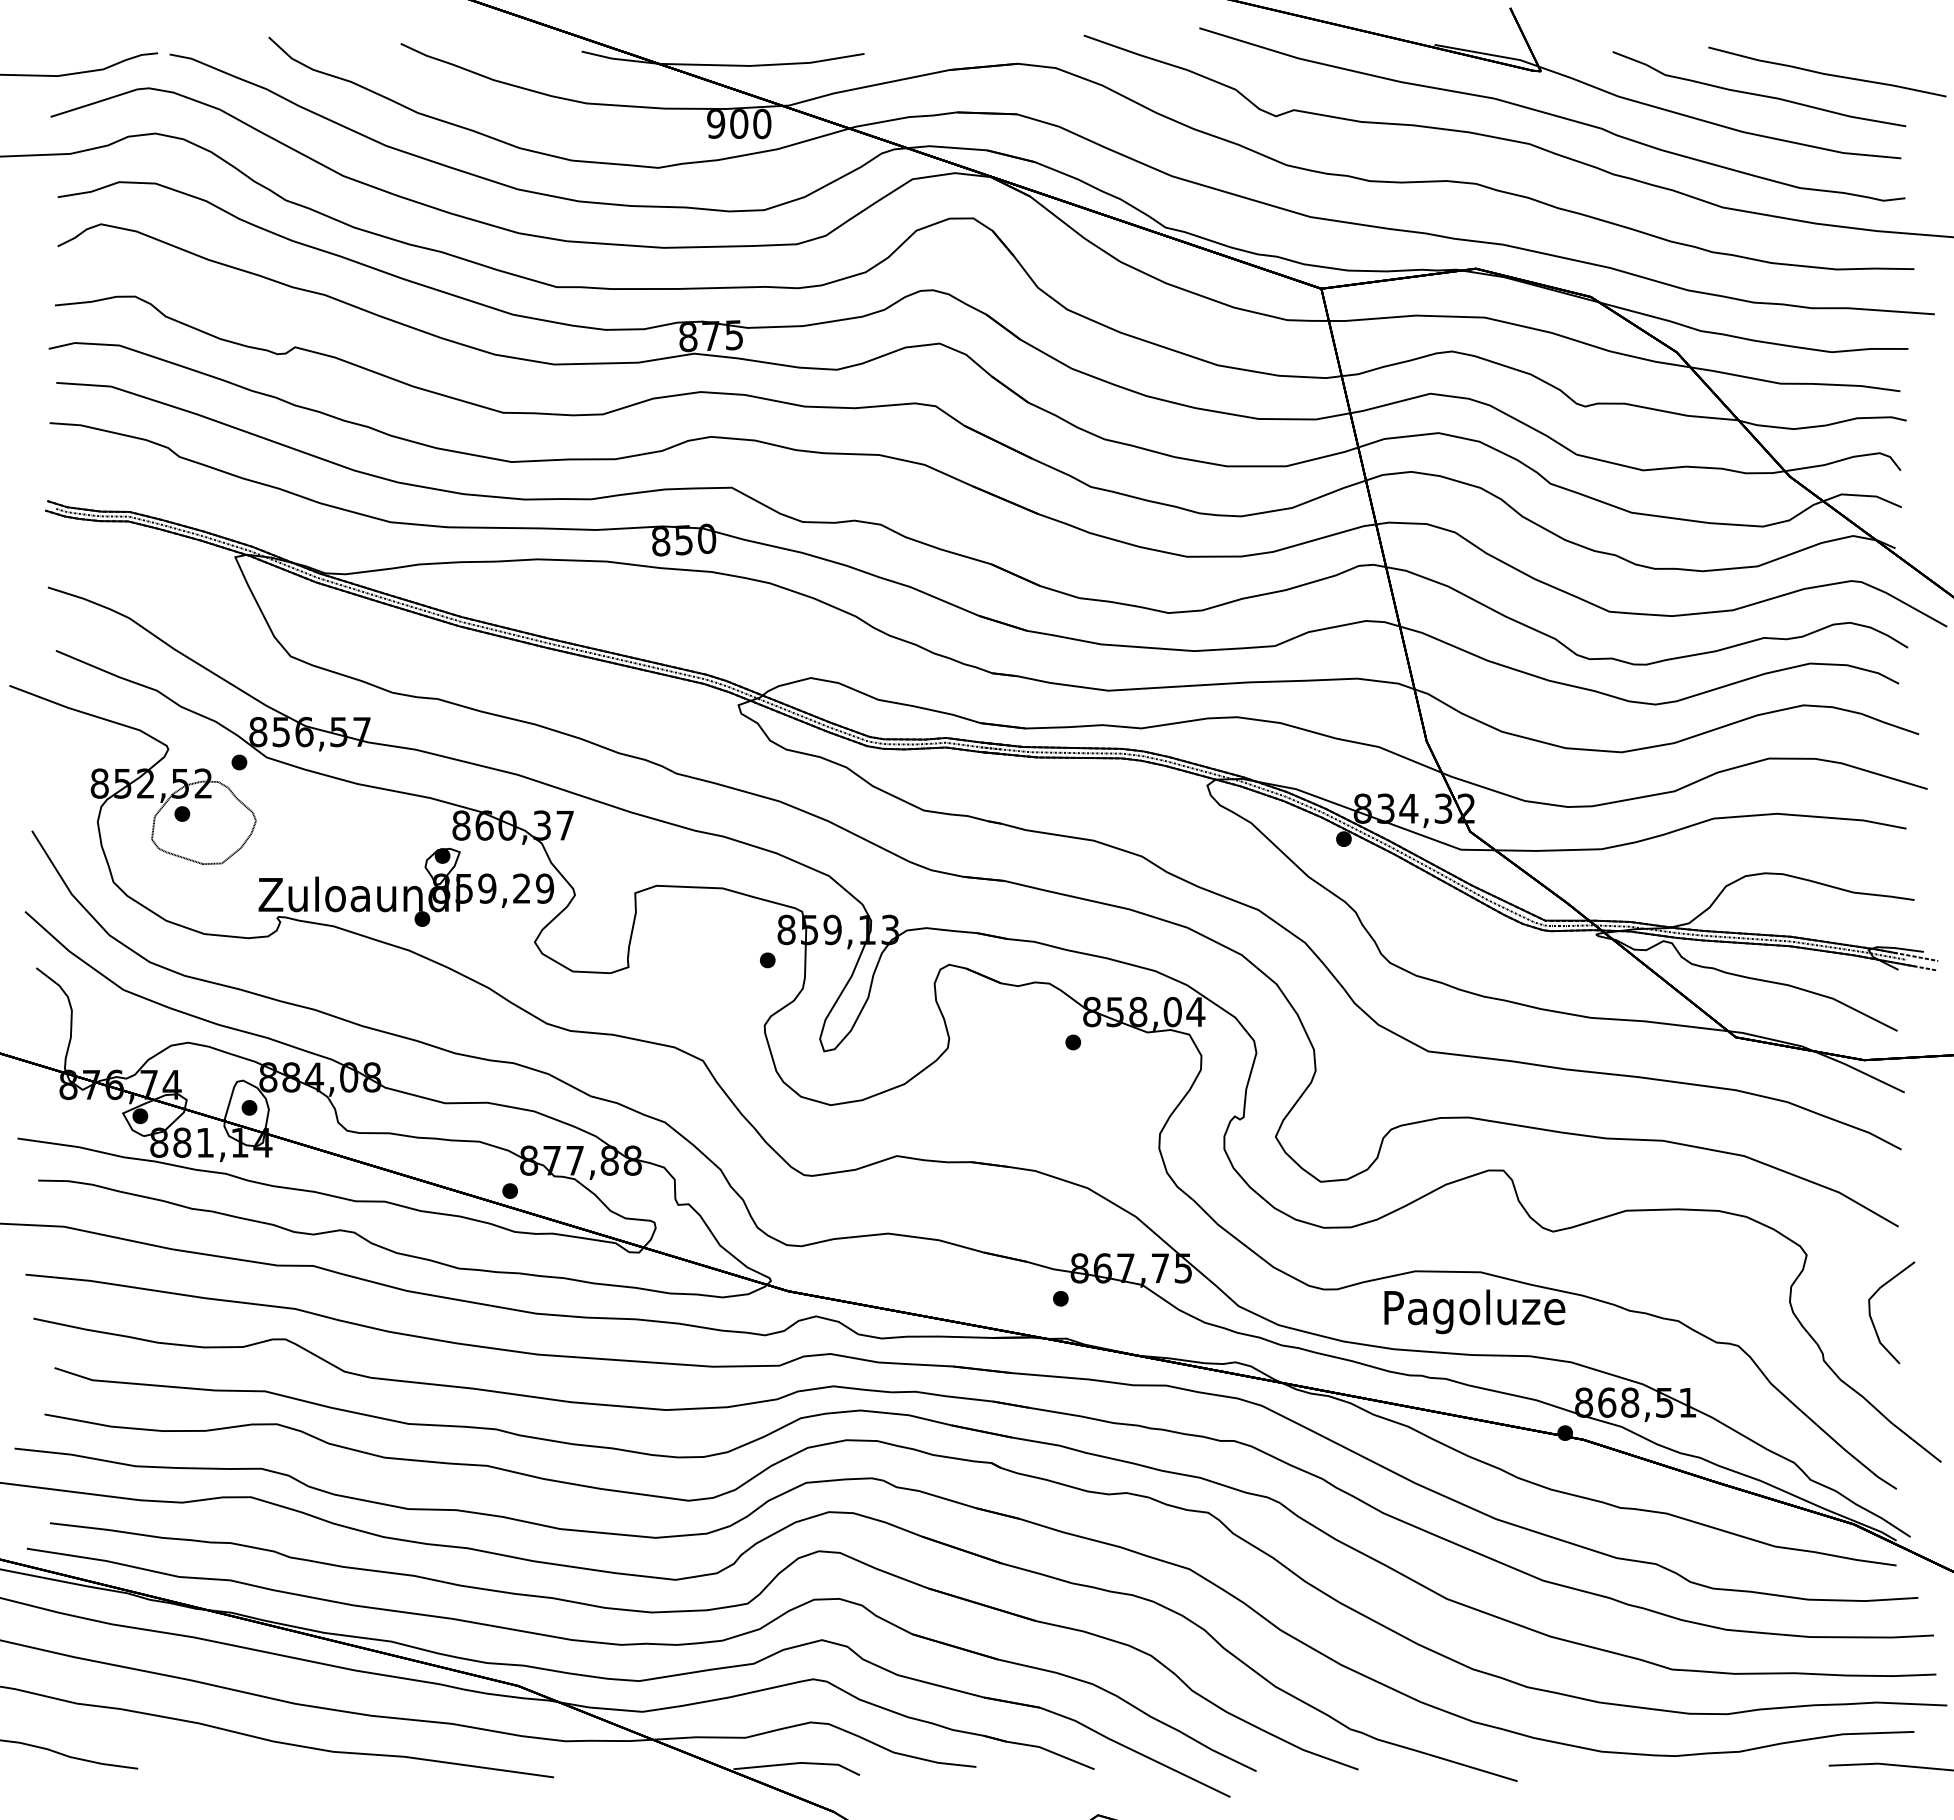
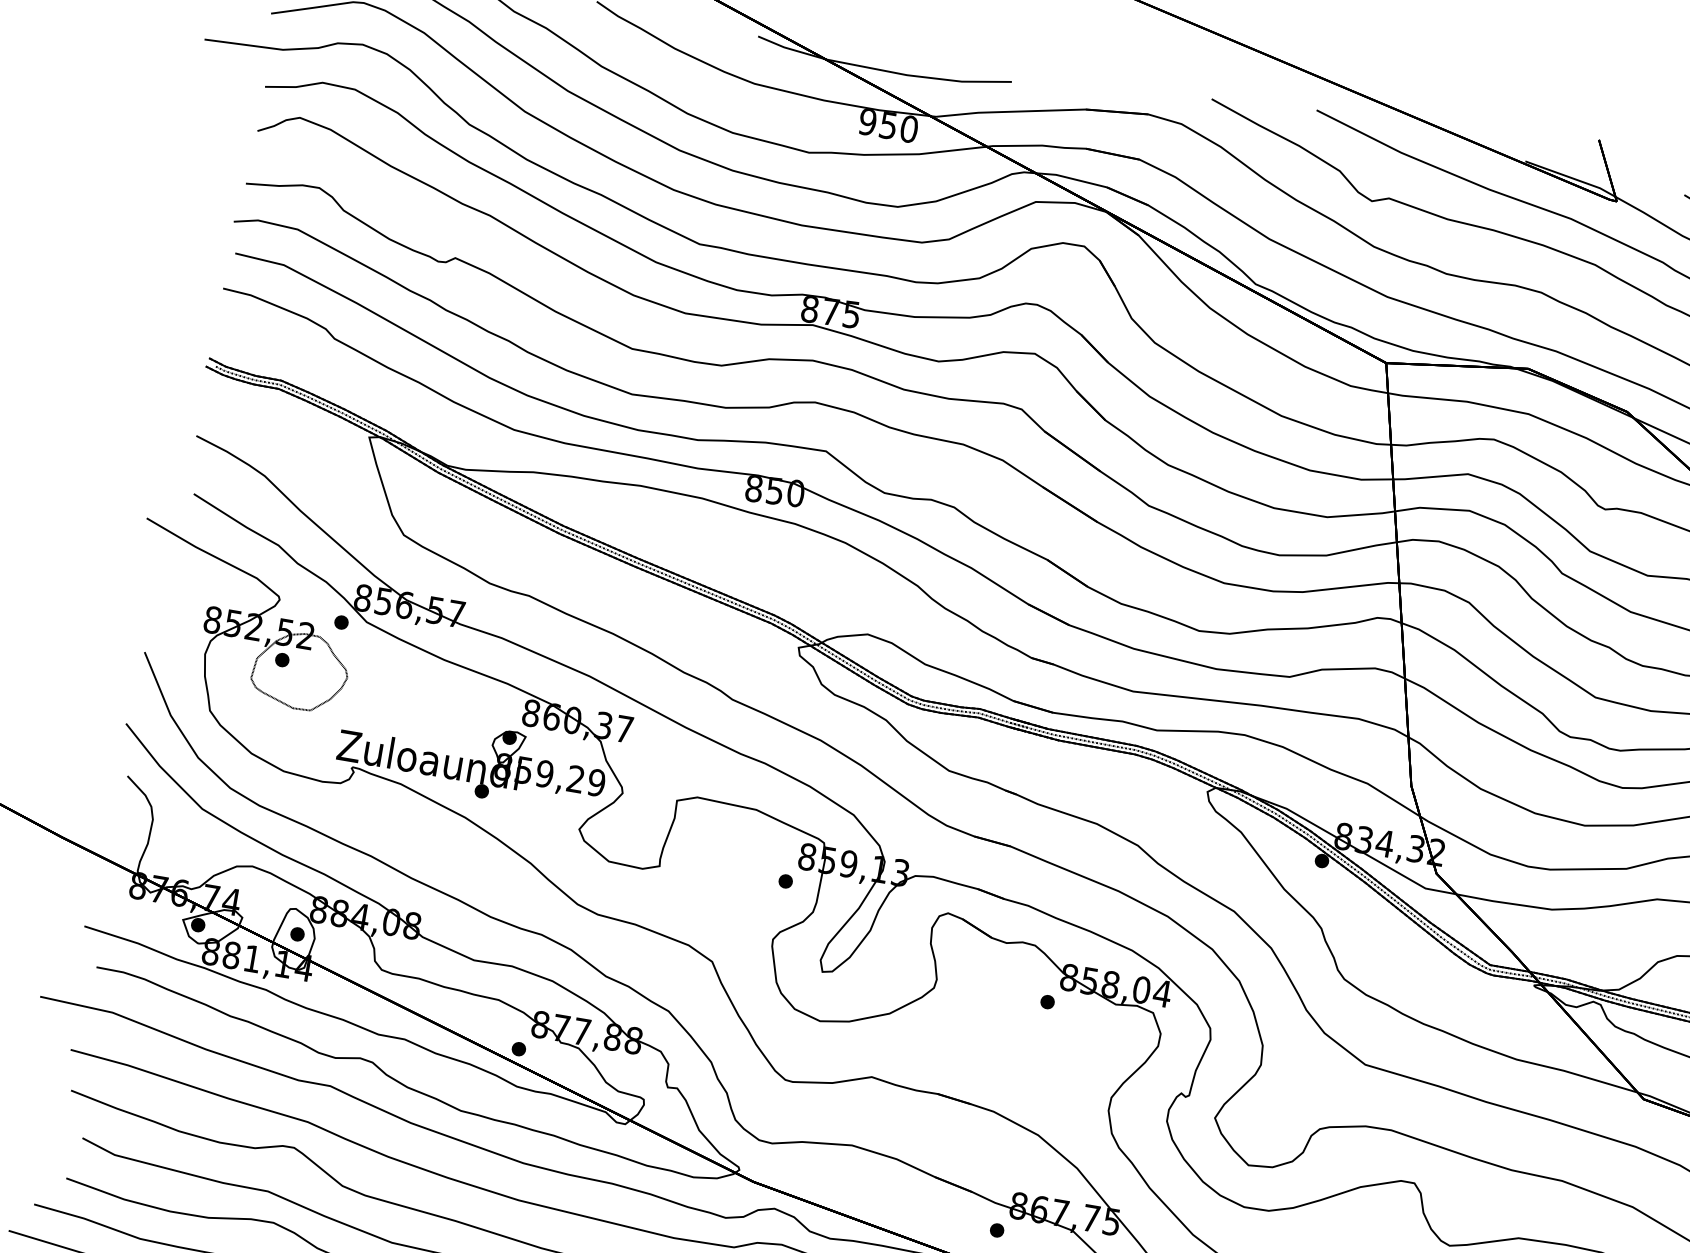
text: (739, 123) -> (888, 125), 900 -> 950

